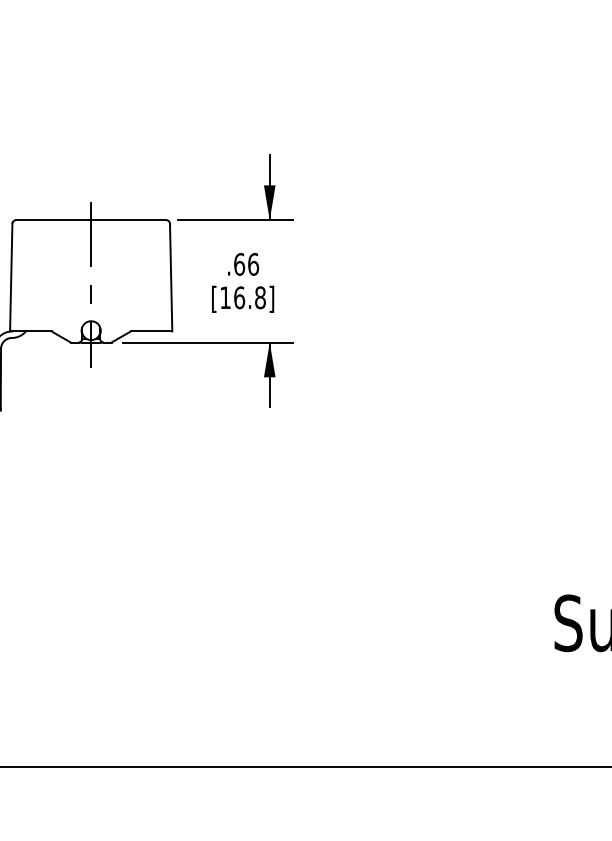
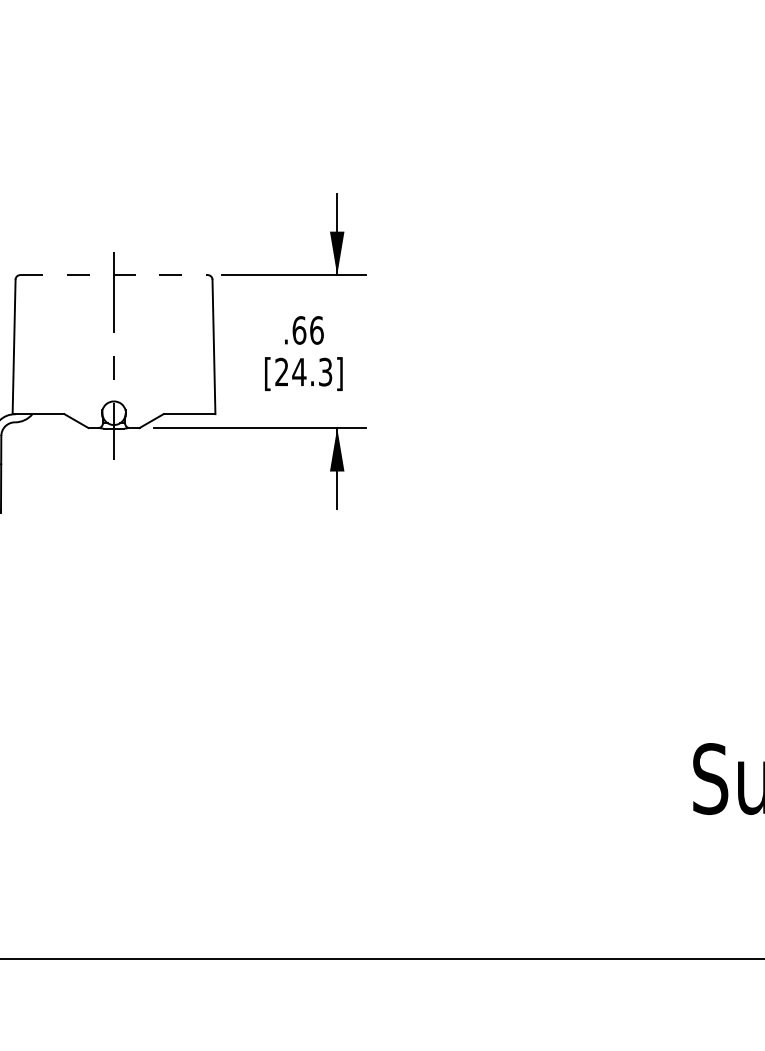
line: (91, 220) -> (114, 275), solid -> dashed
text: (242, 297) -> (303, 371), [16.8] -> [24.3]

